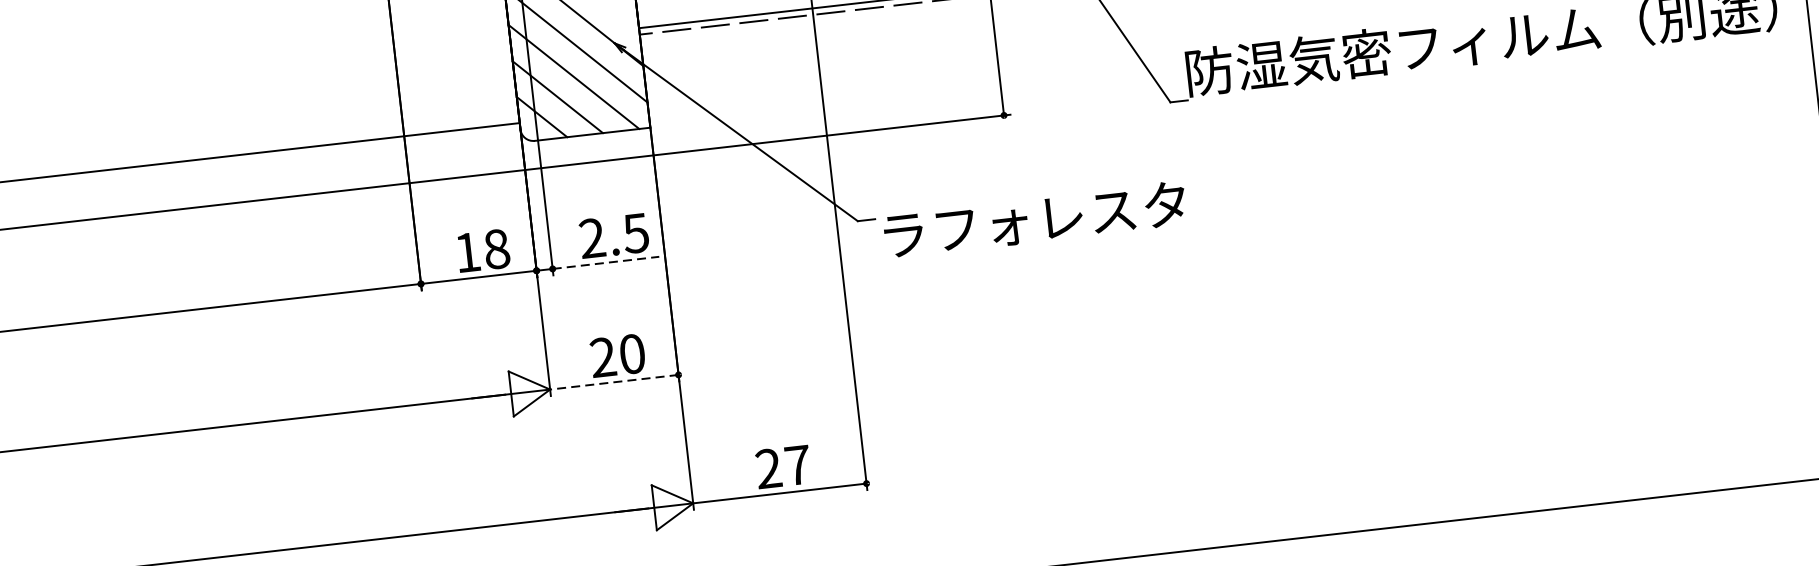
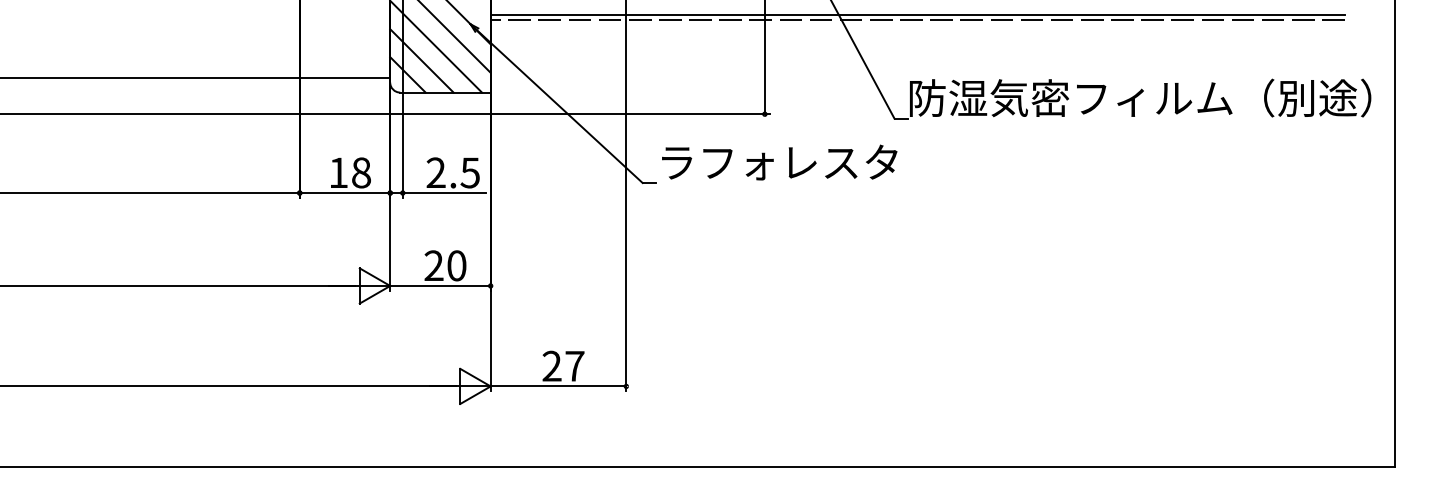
text: (1034, 219) -> (779, 162), moved
line: (606, 263) -> (444, 193), dashed -> solid
line: (613, 381) -> (439, 285), dashed -> solid

